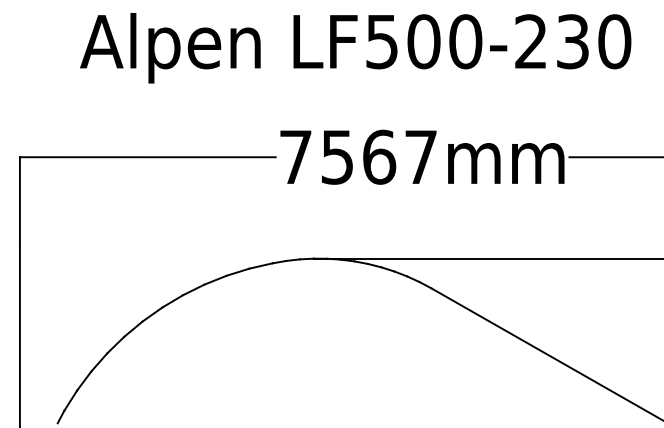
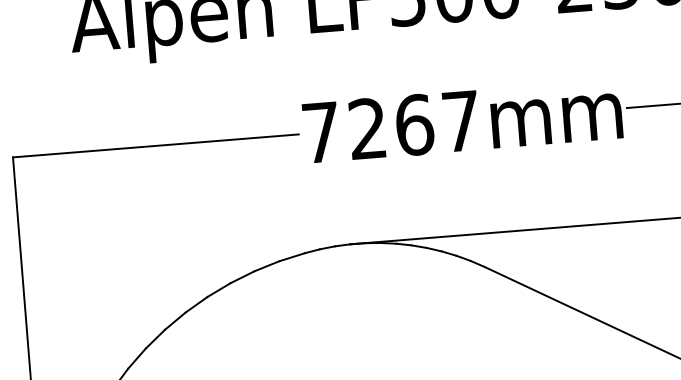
text: (336, 156) -> (366, 128), 7567mm -> 7267mm

